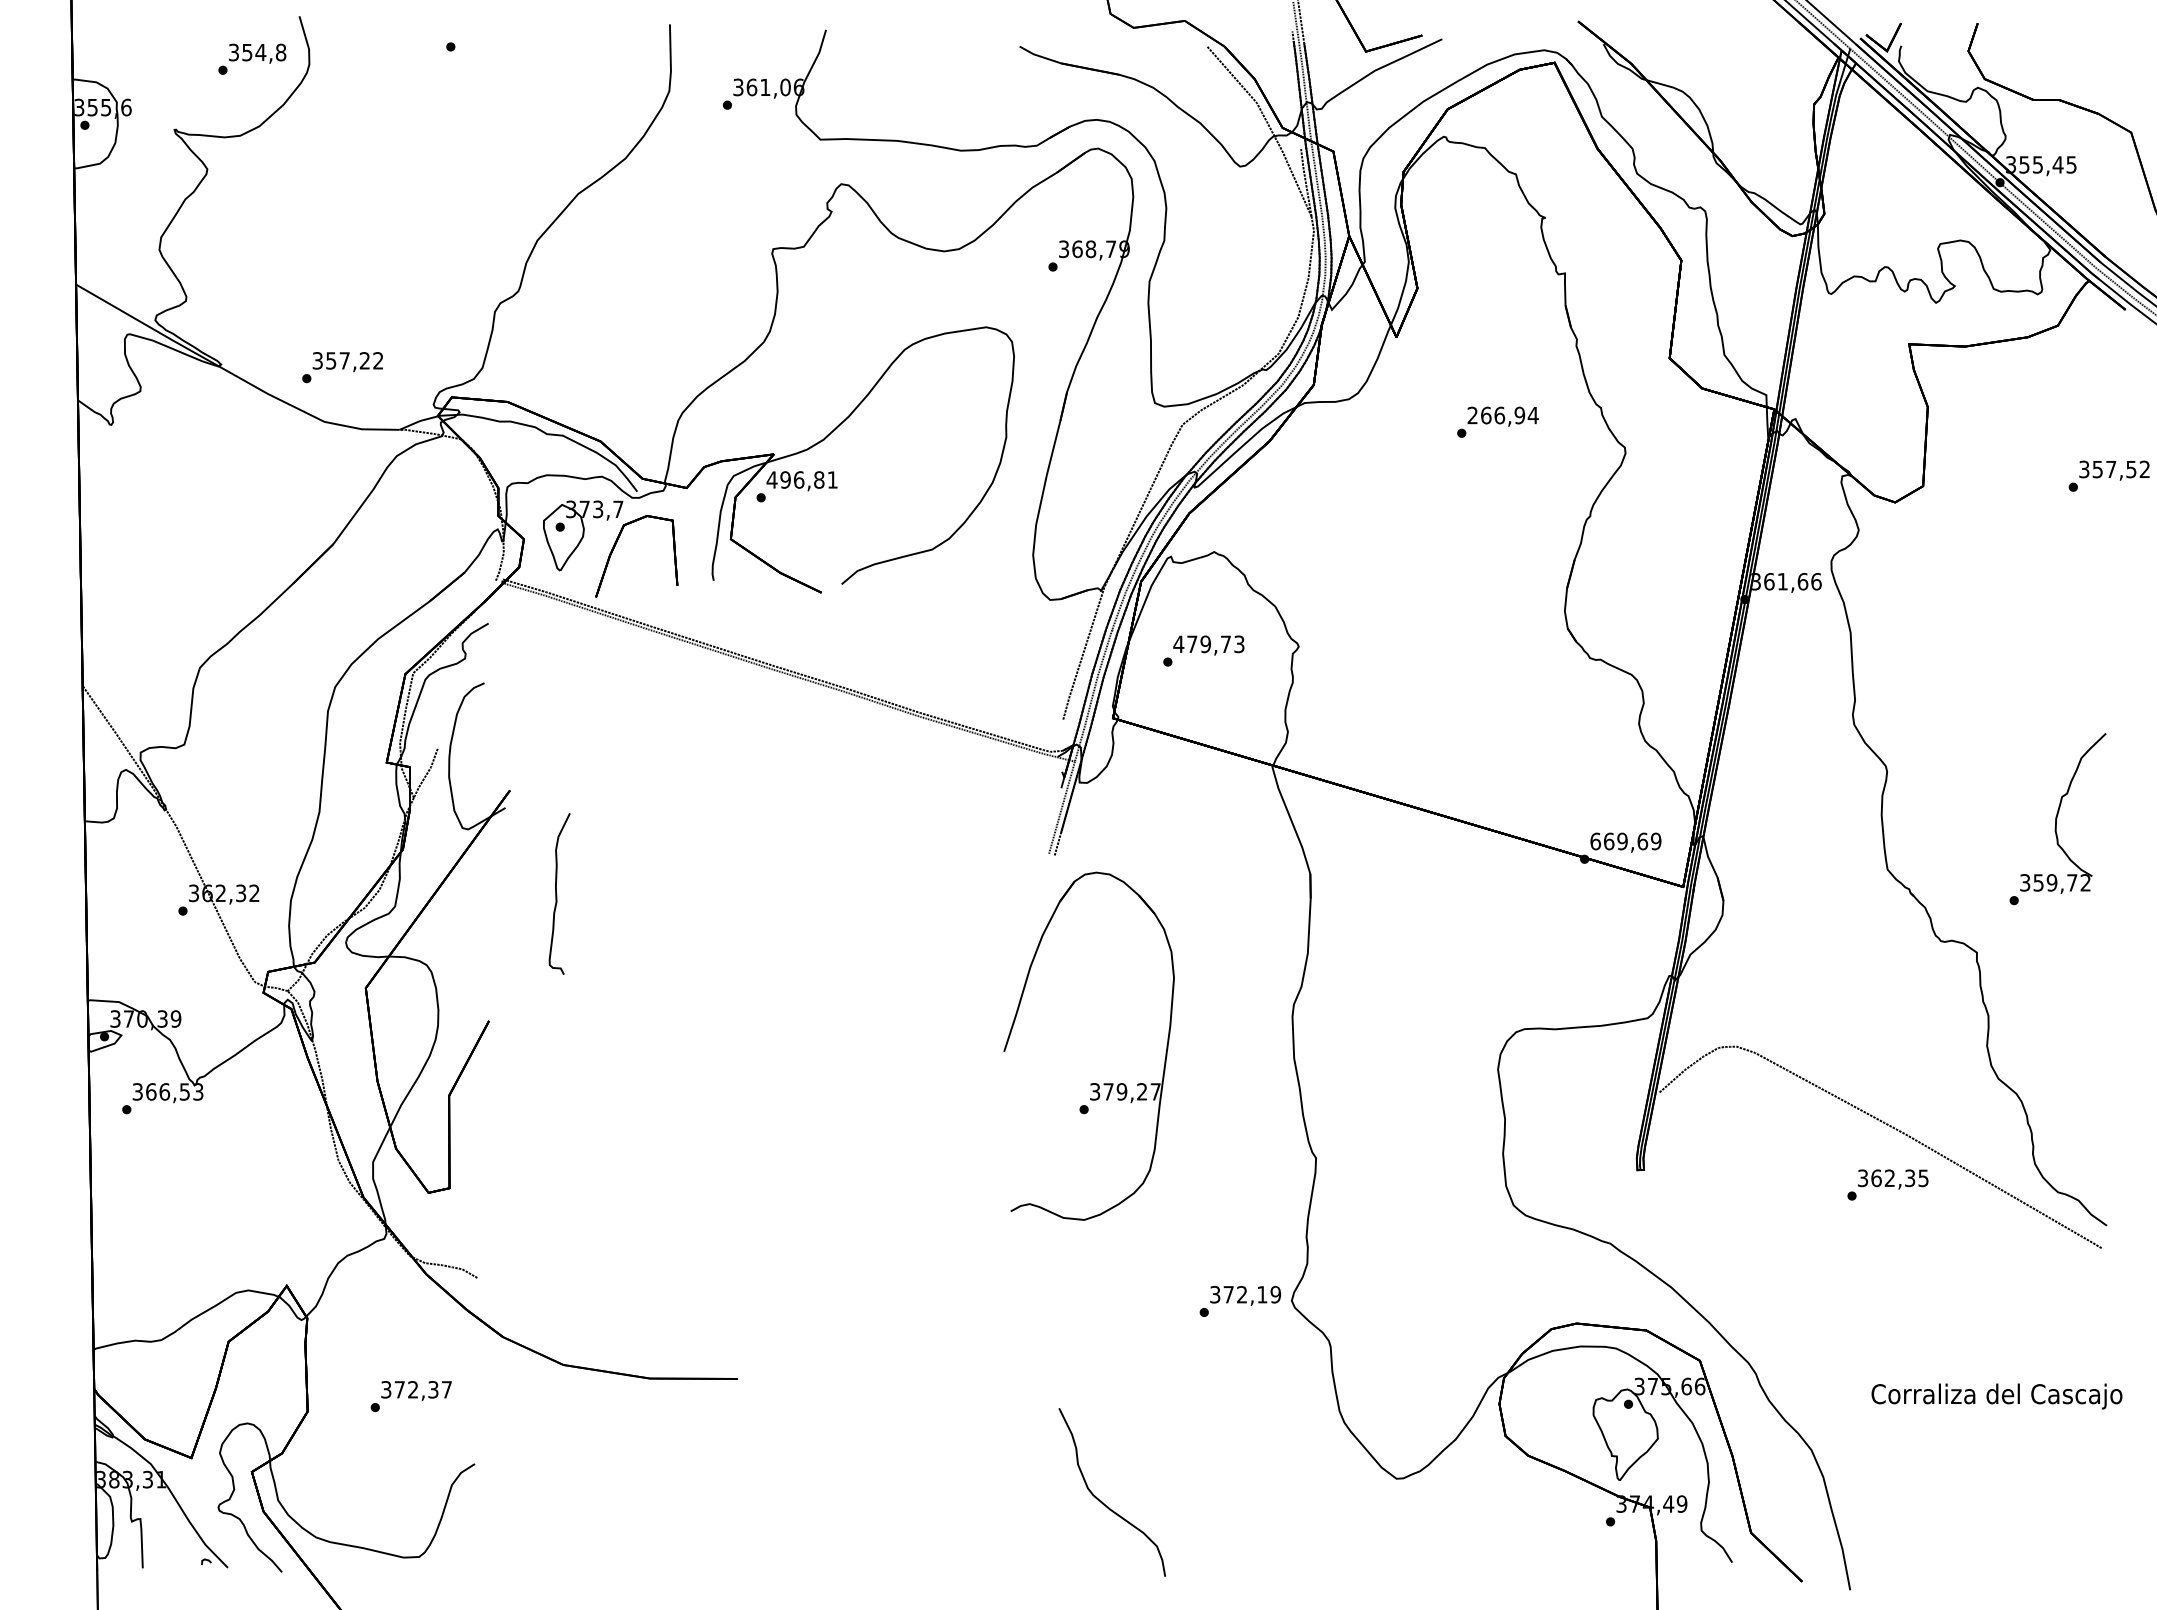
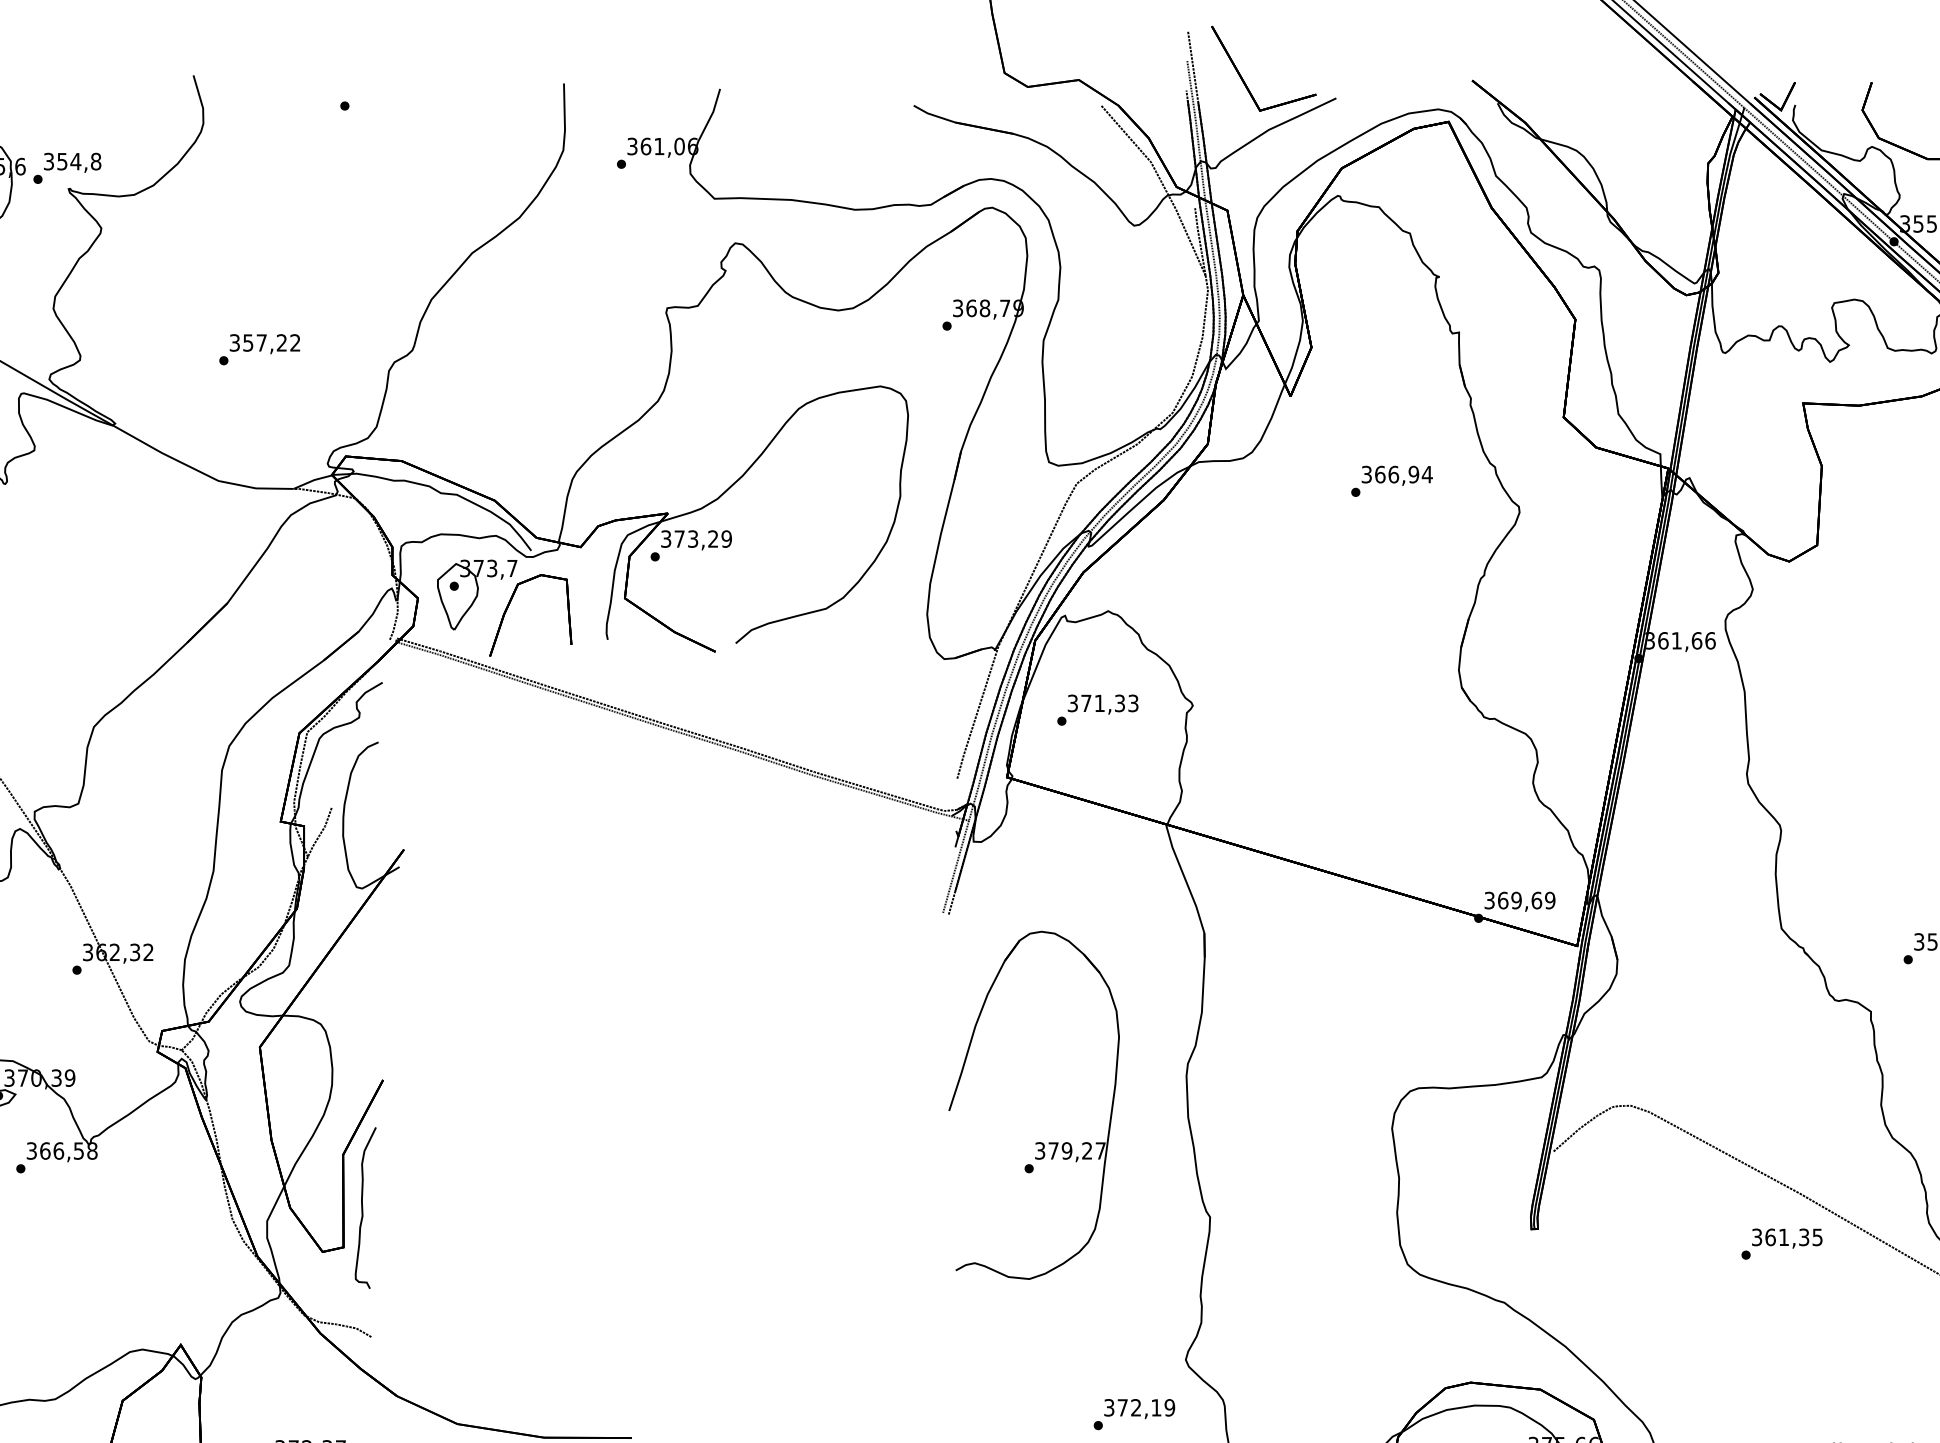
text: (252, 58) -> (67, 167), moved
text: (342, 367) -> (259, 349), moved
text: (1472, 415) -> (1366, 474), 266,94 -> 366,94
text: (801, 479) -> (695, 538), 496,81 -> 373,29
text: (1201, 644) -> (1095, 703), 479,73 -> 371,33
text: (1595, 841) -> (1489, 900), 669,69 -> 369,69
curve: (557, 893) -> (363, 1207), moved
part: (1090, 1083) -> (1035, 1142), moved
text: (198, 1091) -> (92, 1150), 366,53 -> 366,58
text: (1889, 1177) -> (1783, 1236), 362,35 -> 361,35
text: (1240, 1300) -> (1134, 1413), moved

